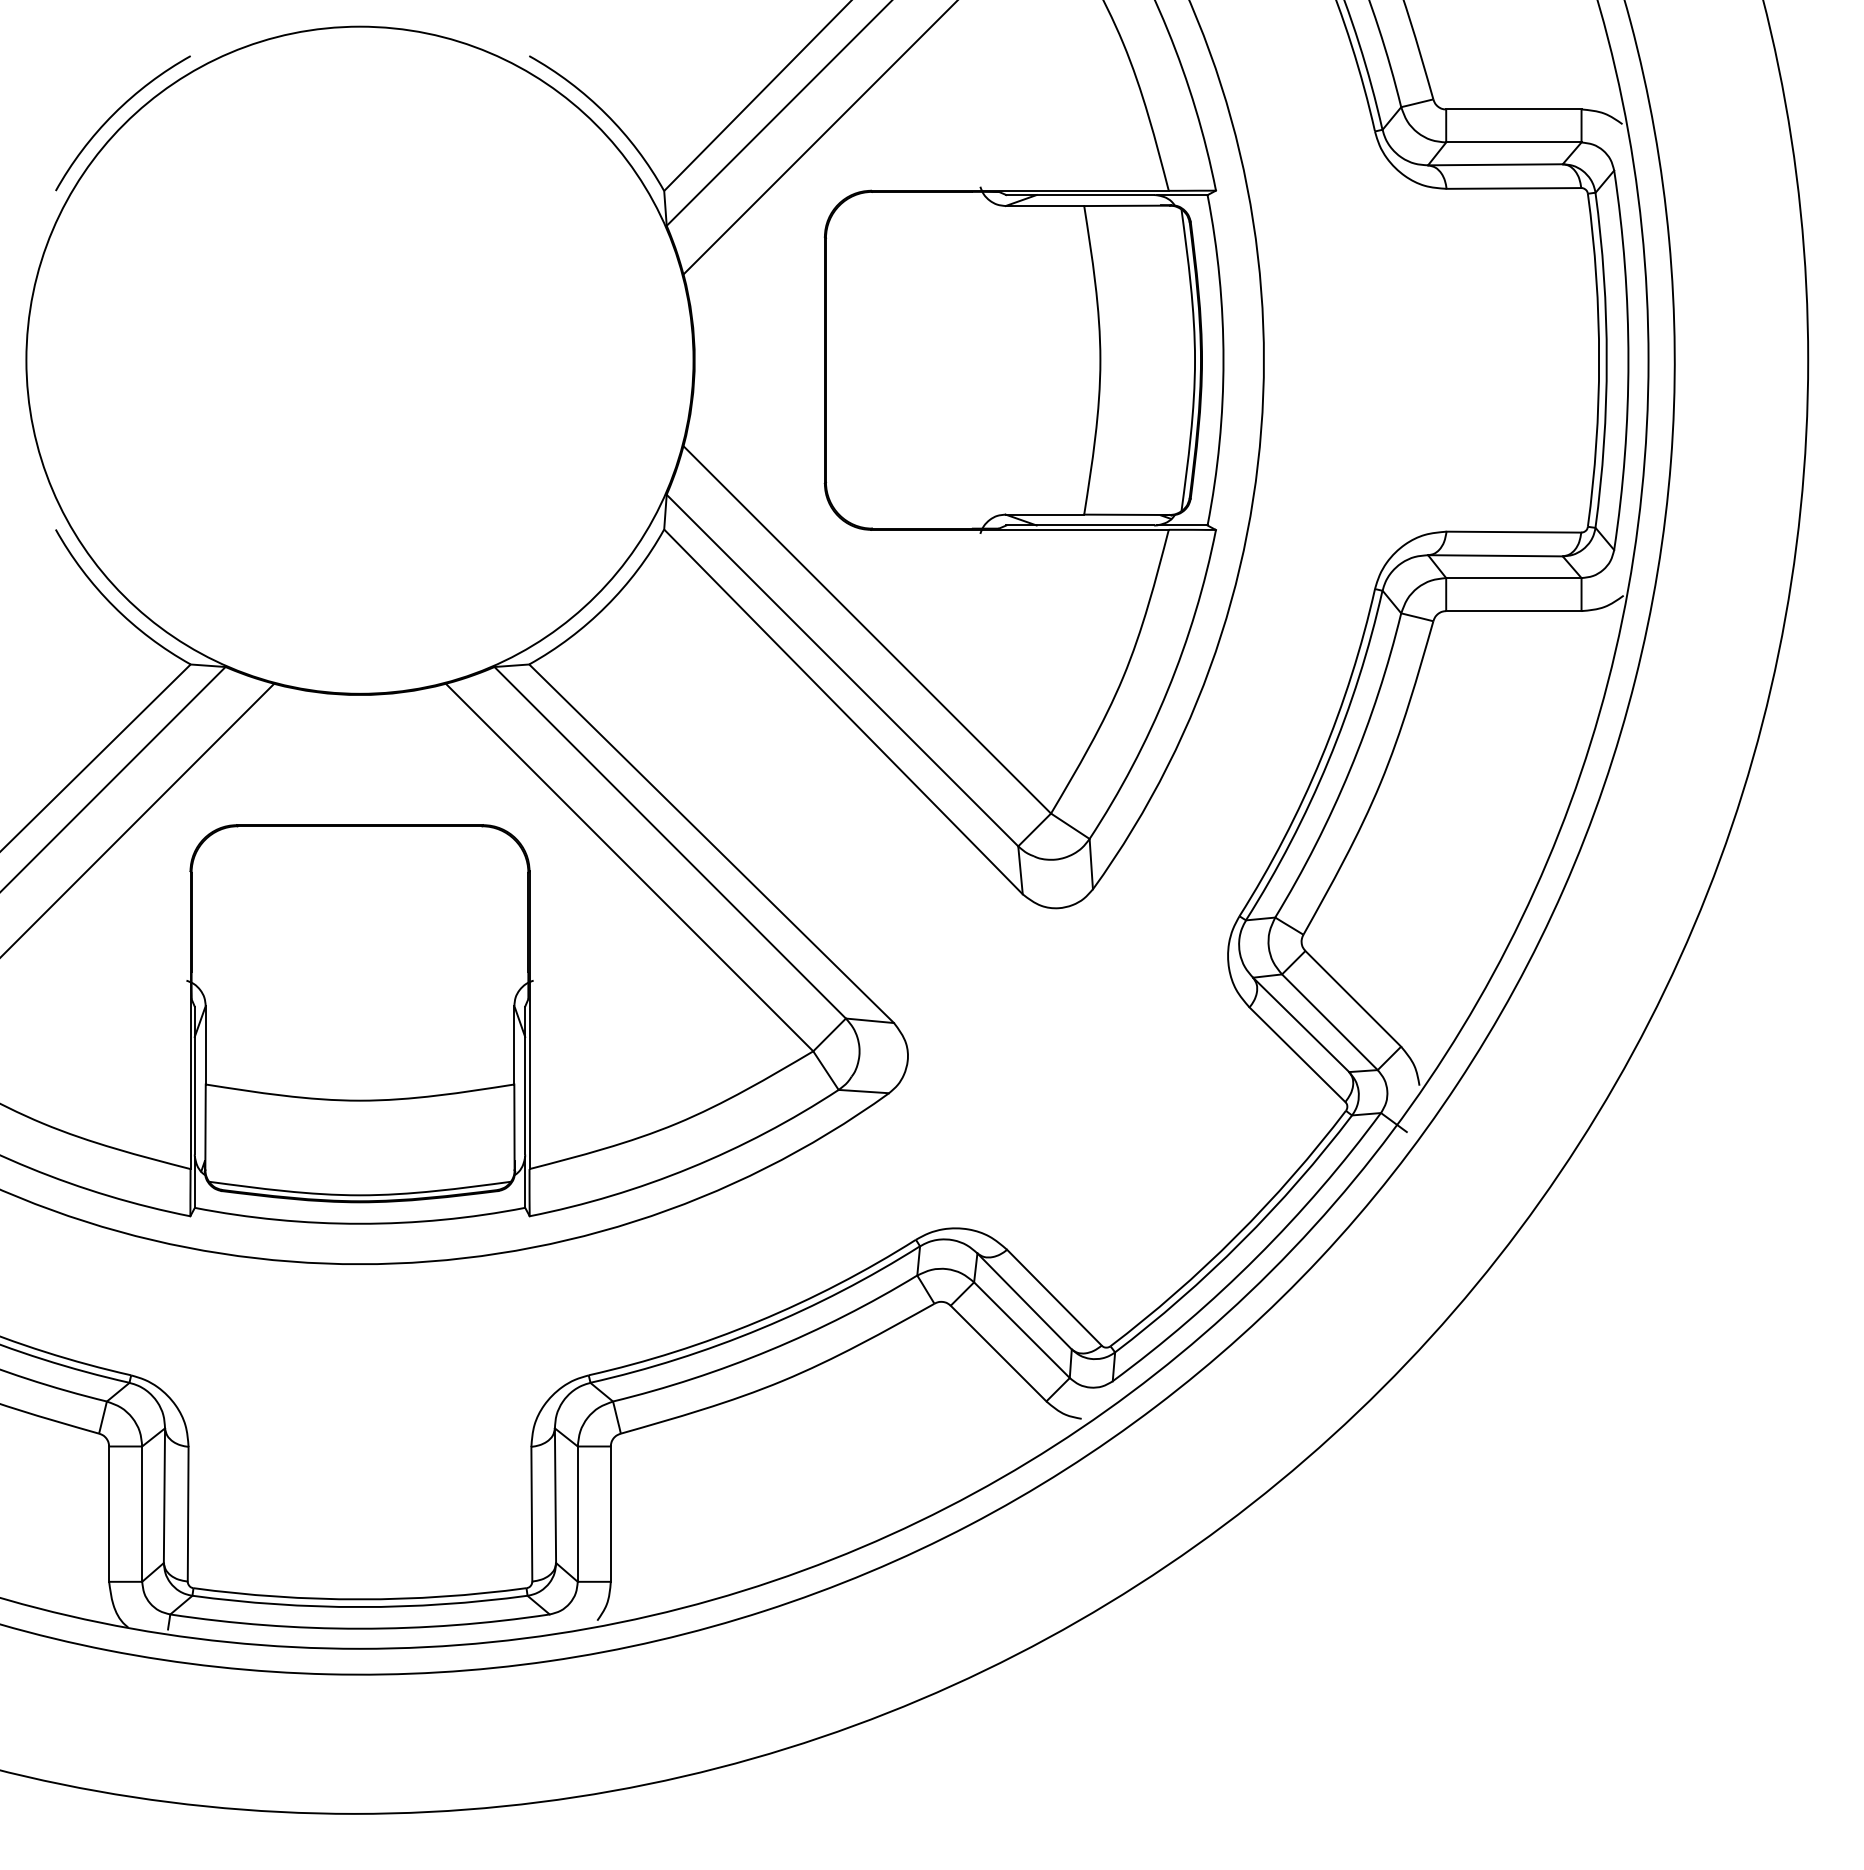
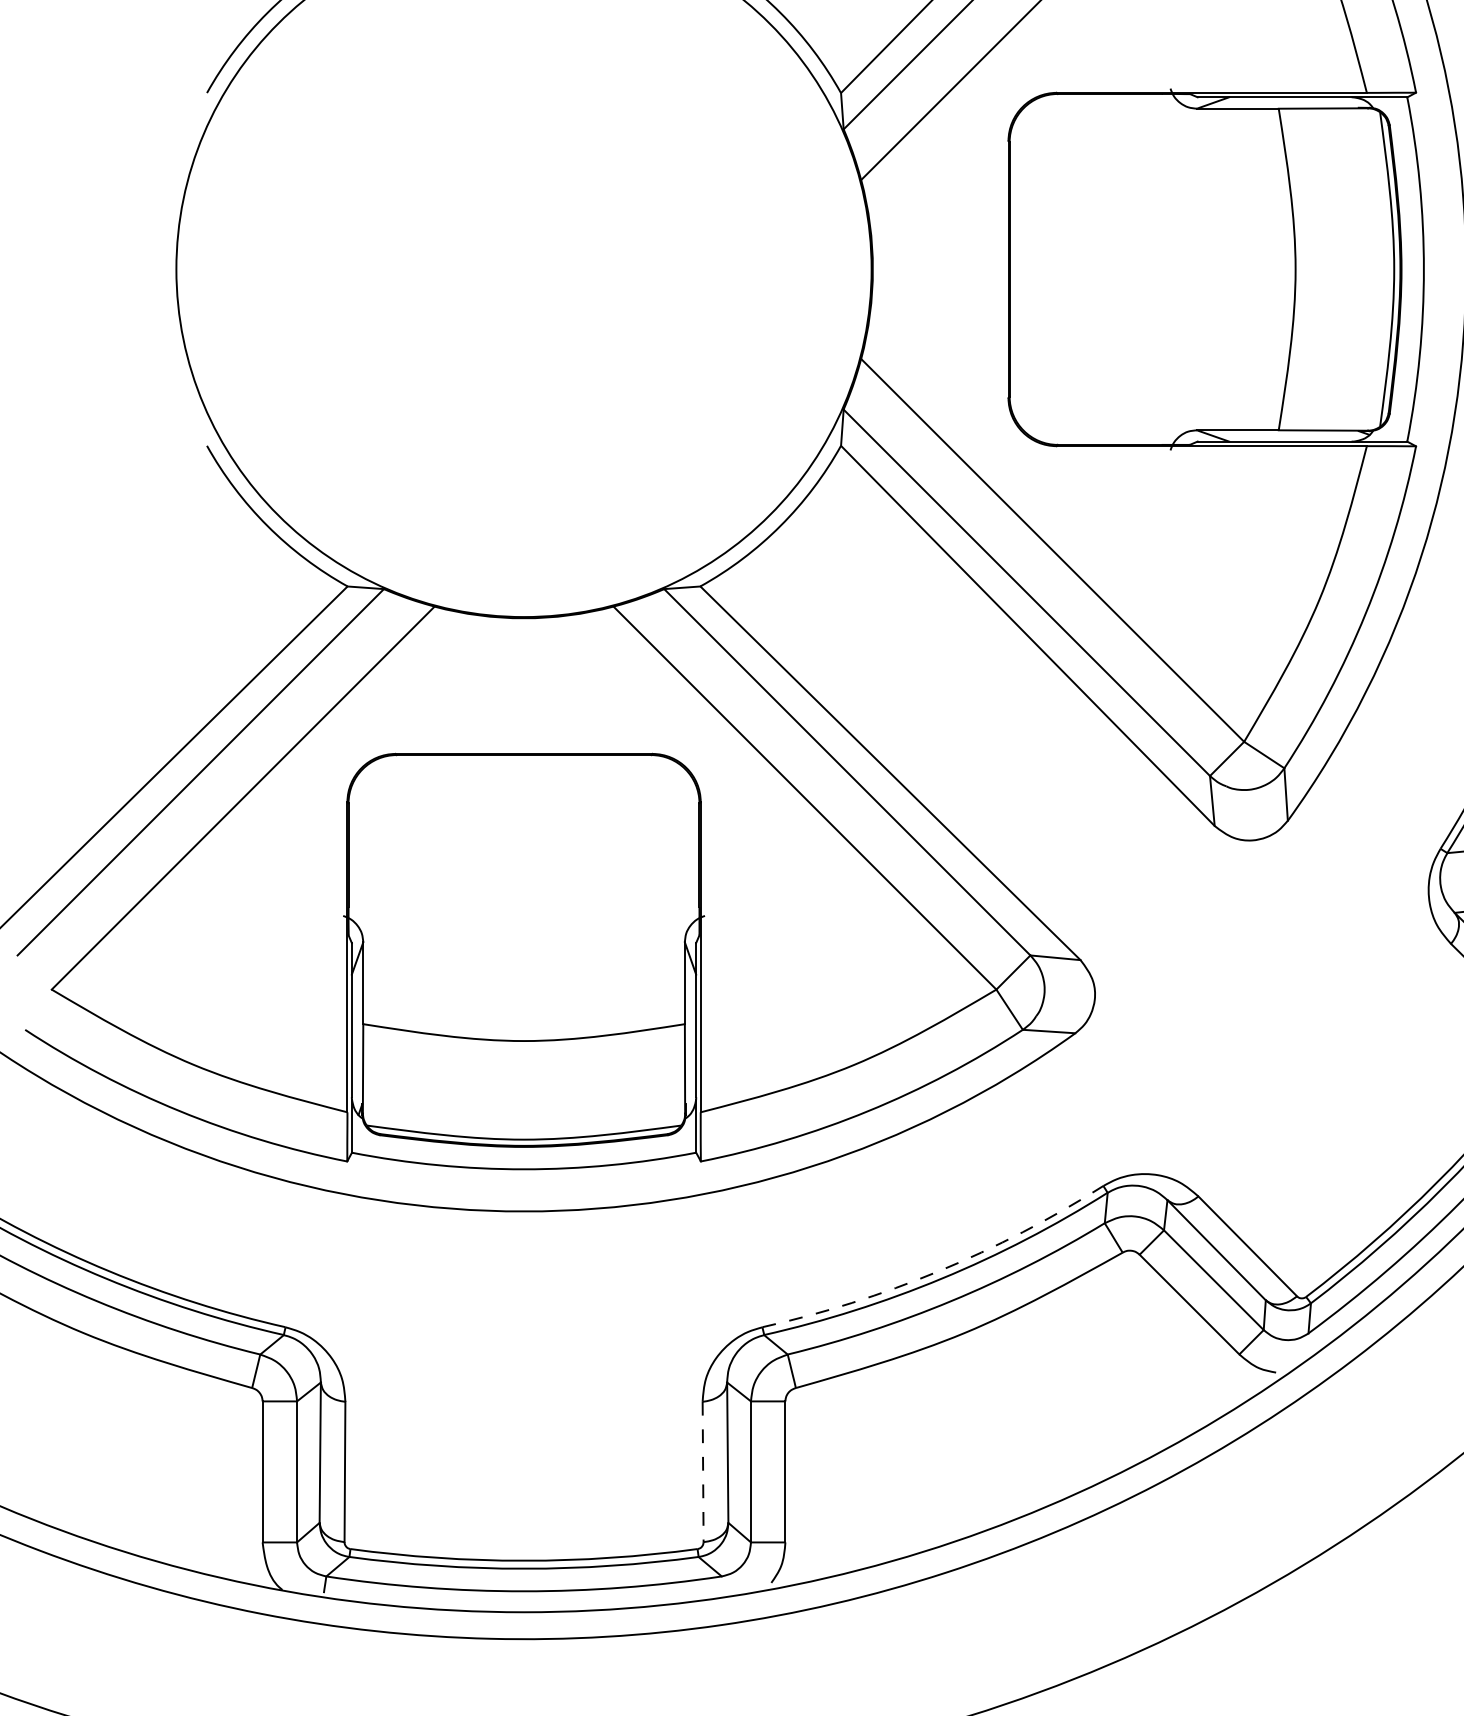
arc: (758, 1321) -> (939, 1271), solid -> dashed
line: (531, 1514) -> (702, 1472), solid -> dashed

